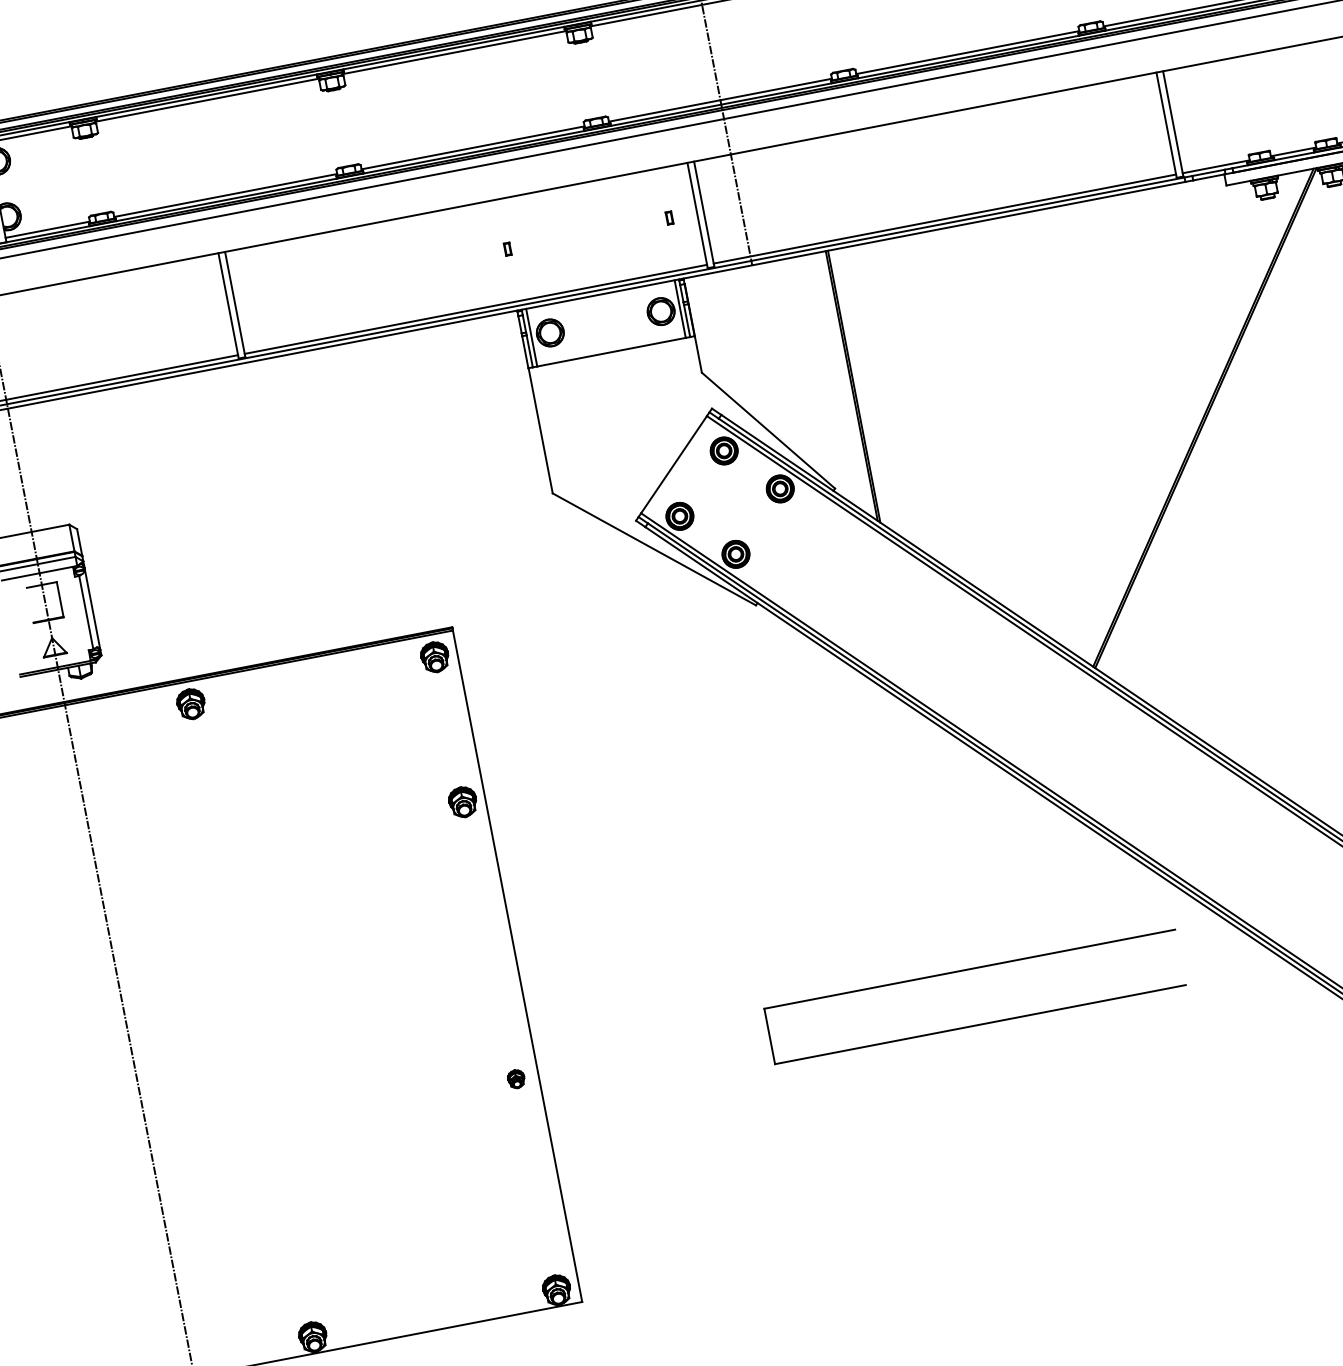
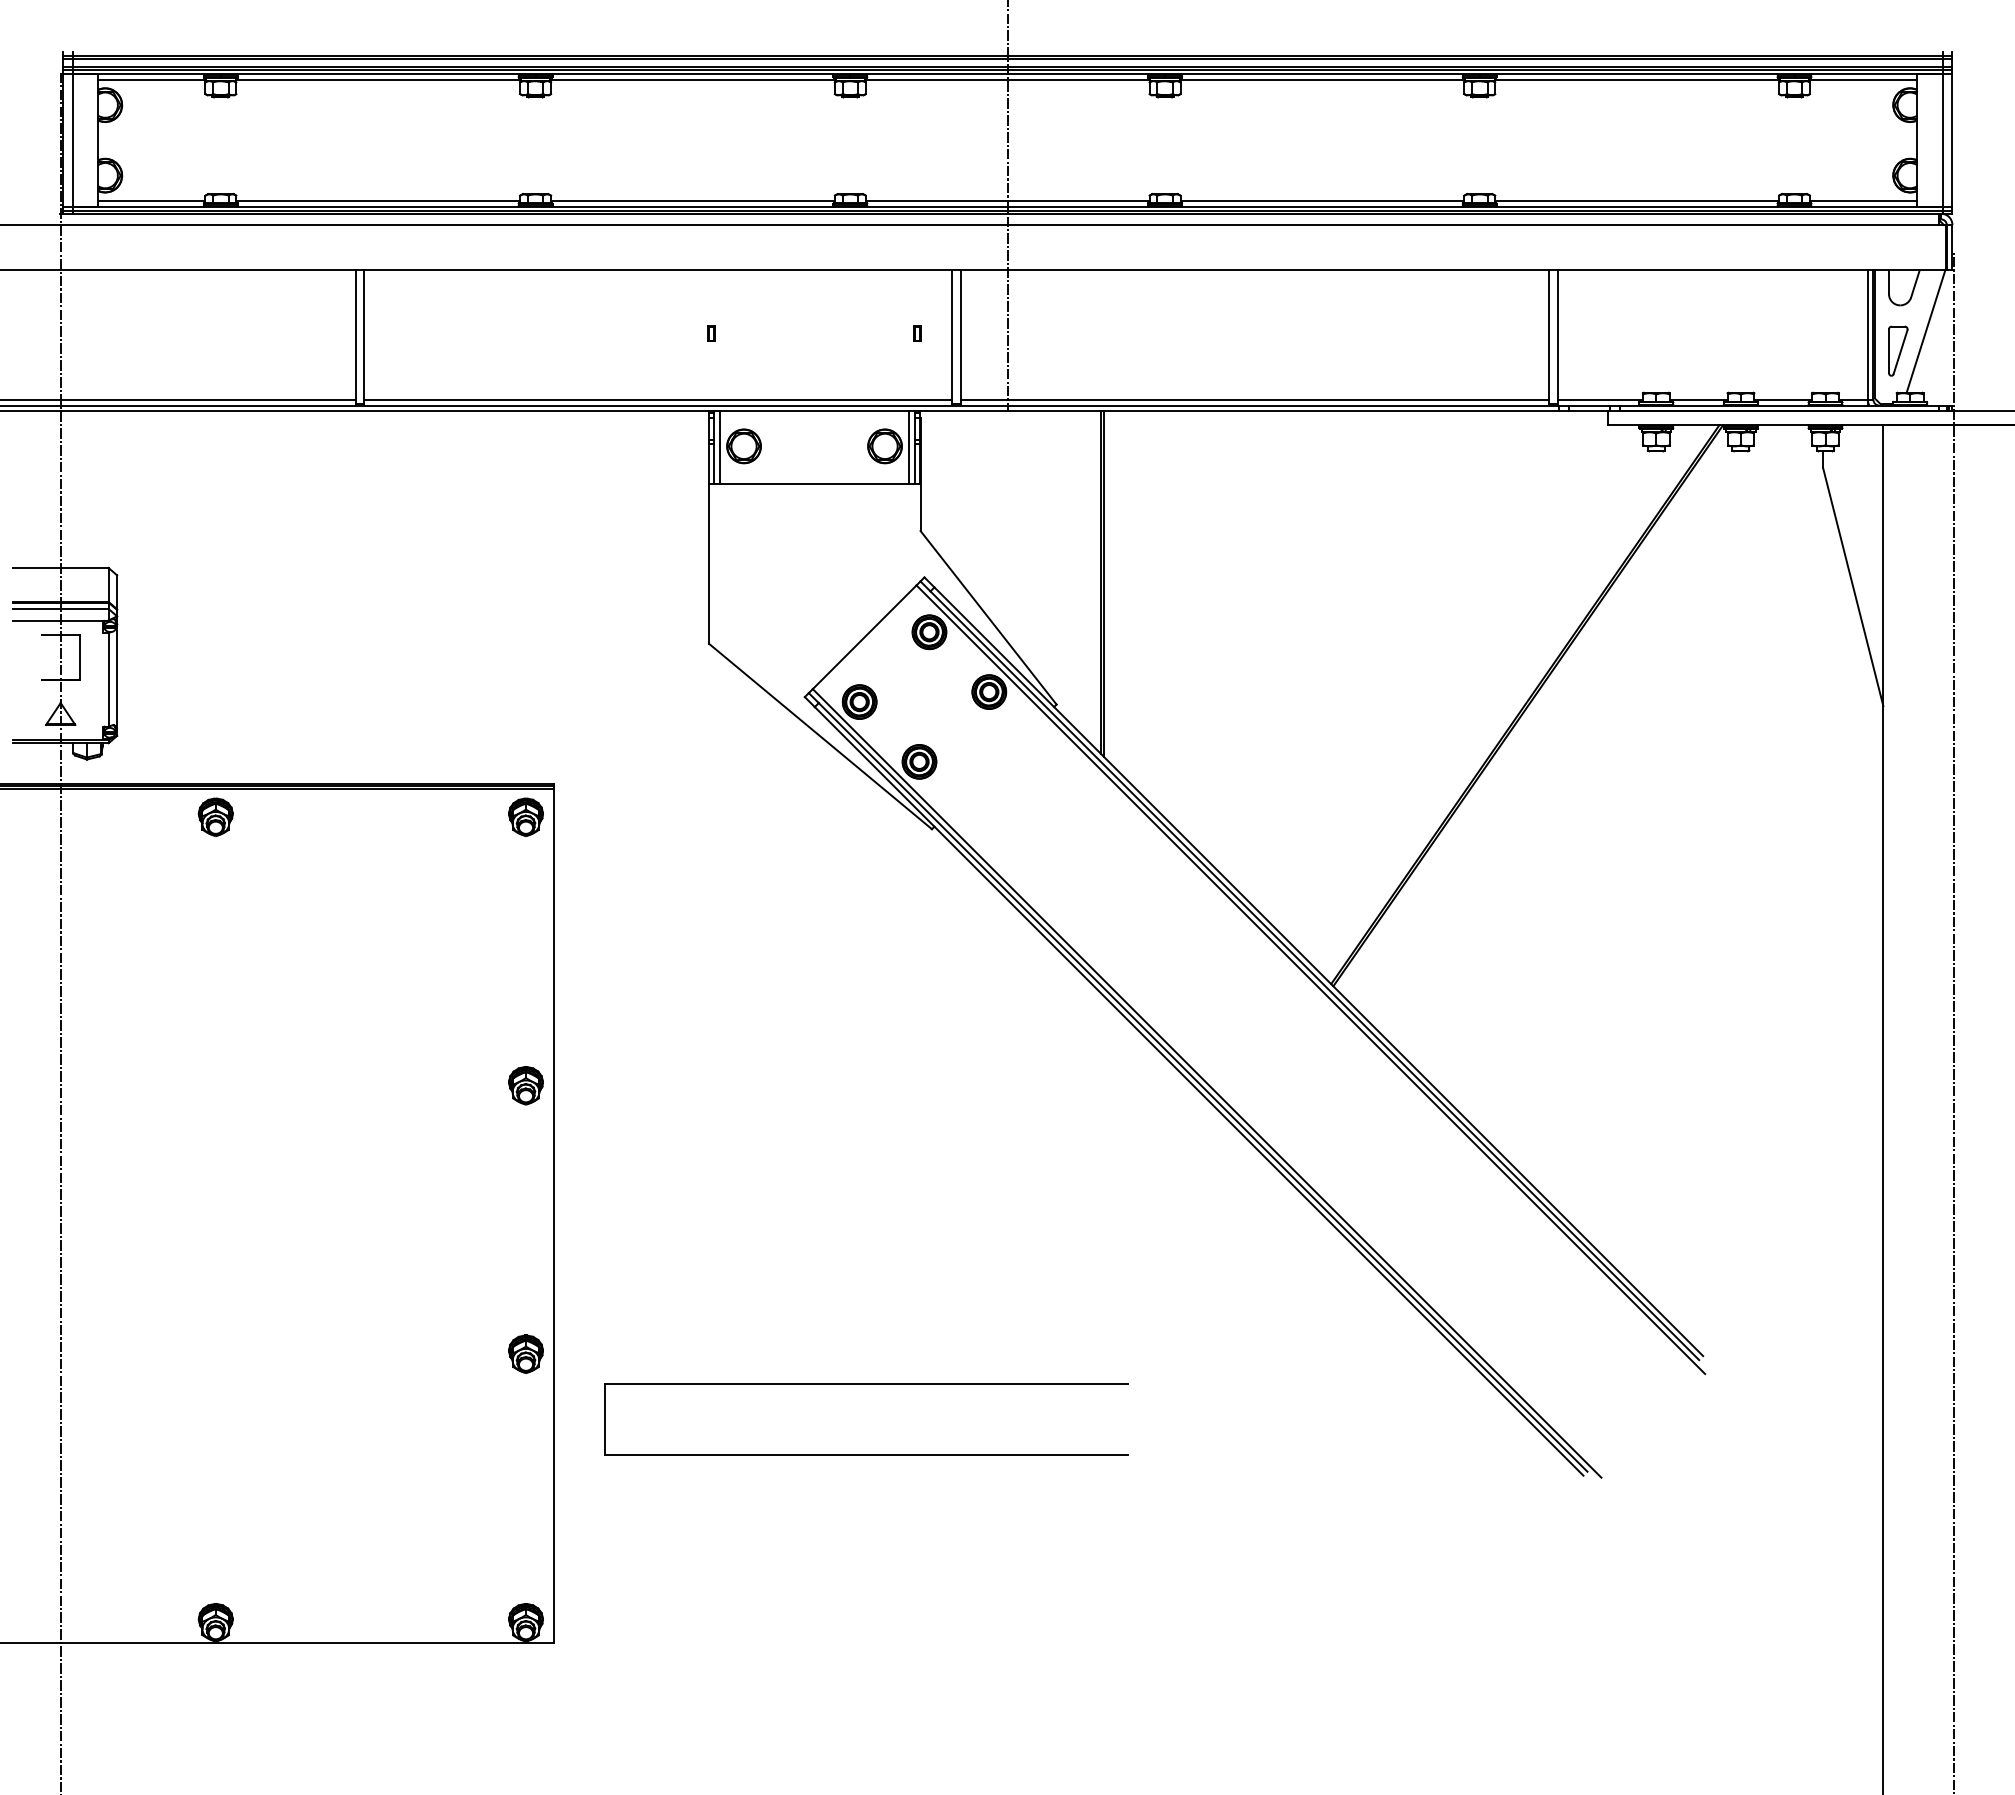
part: (462, 802) -> (525, 1085), moved
part: (969, 969) -> (866, 1384), moved
part: (515, 1078) -> (525, 1353), size x1.67

